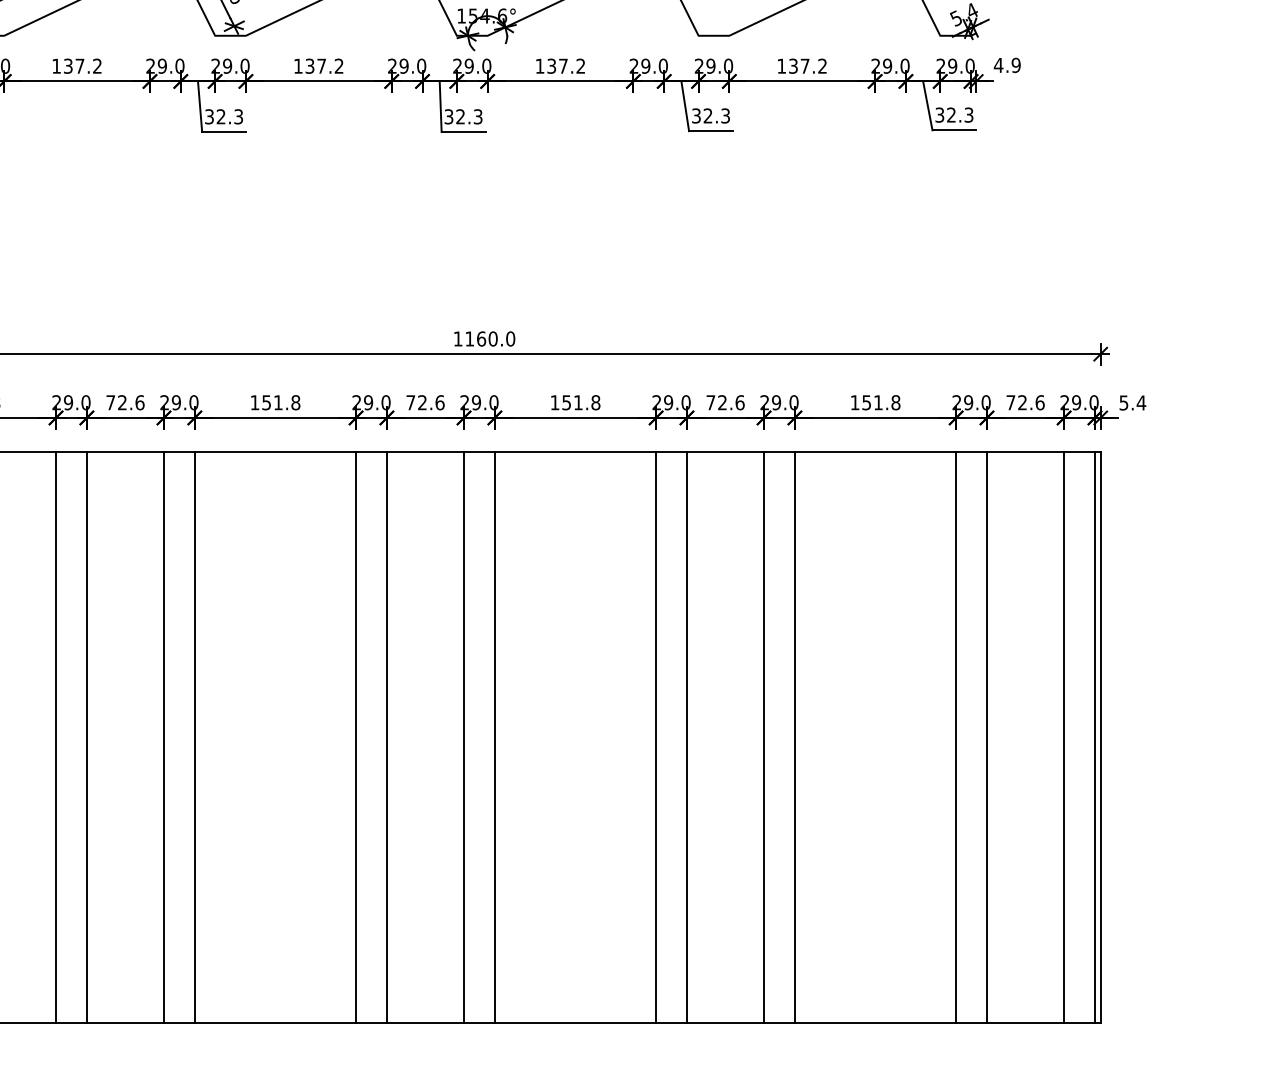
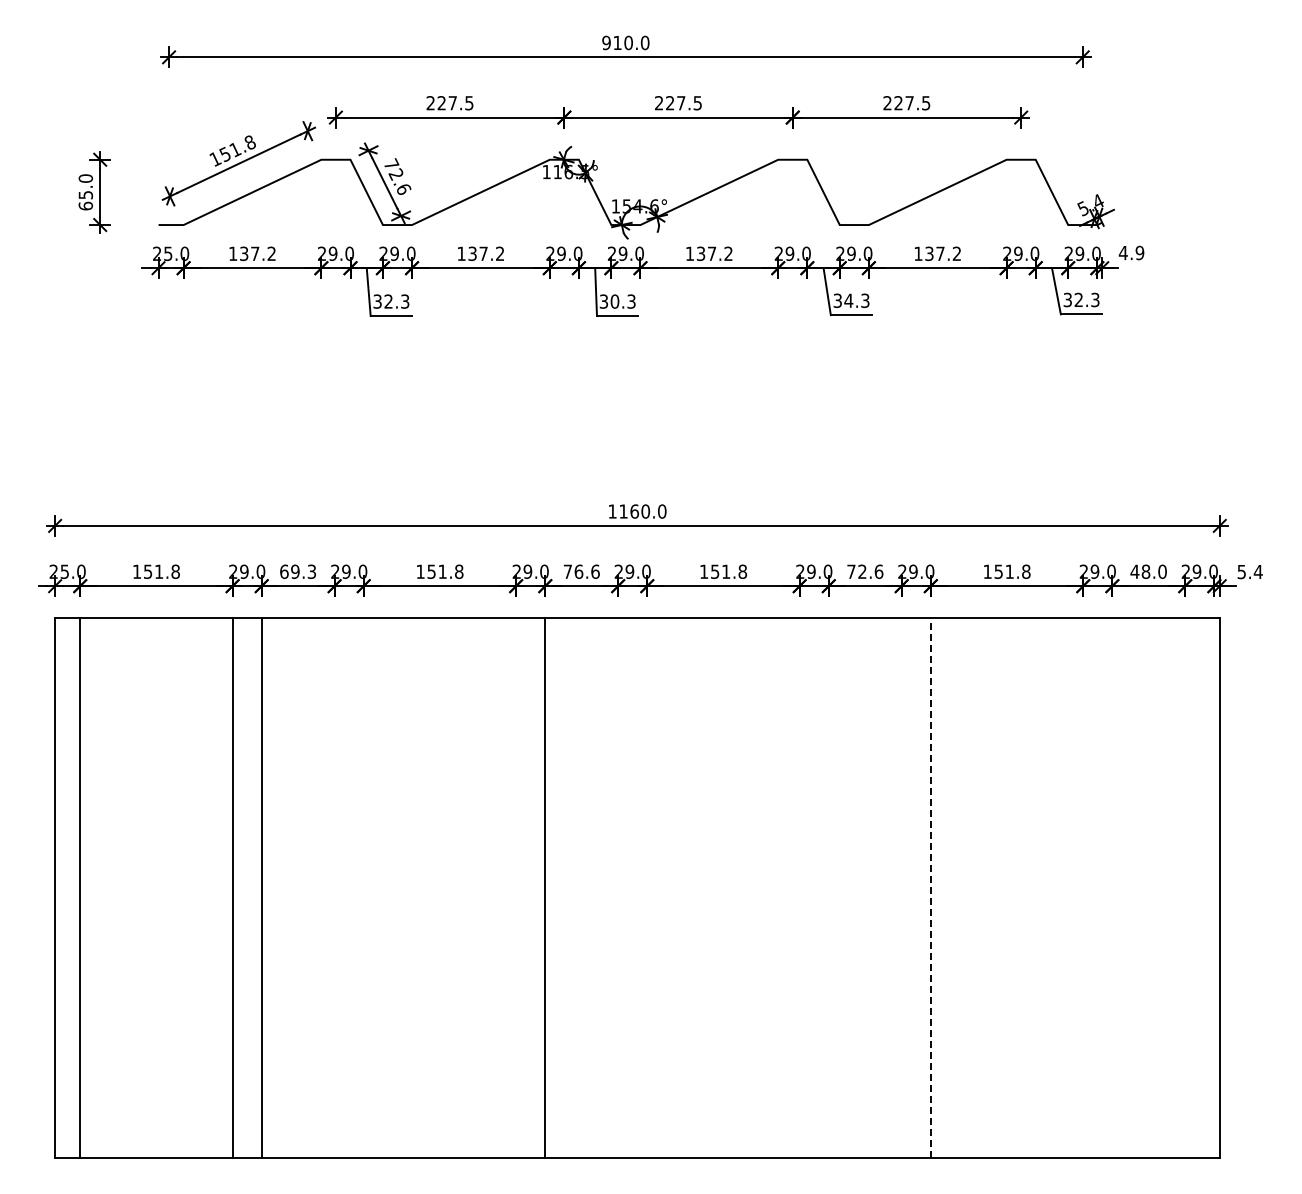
text: (707, 115) -> (848, 300), 32.3 -> 34.3
text: (460, 116) -> (614, 301), 32.3 -> 30.3
text: (125, 402) -> (298, 571), 72.6 -> 69.3
text: (422, 402) -> (578, 571), 72.6 -> 76.6
text: (1025, 402) -> (1148, 571), 72.6 -> 48.0
line: (163, 737) -> (334, 888), removed
line: (194, 737) -> (363, 888), removed
line: (356, 737) -> (516, 888), removed
line: (464, 737) -> (618, 888), removed
line: (495, 737) -> (647, 888), removed
line: (655, 737) -> (799, 888), removed
line: (686, 737) -> (828, 888), removed
line: (763, 737) -> (901, 888), removed
line: (794, 737) -> (930, 888), solid -> dashed
line: (956, 737) -> (1083, 888), removed
line: (987, 737) -> (1112, 888), removed
line: (1064, 737) -> (1185, 888), removed
line: (1095, 737) -> (1214, 888), removed

